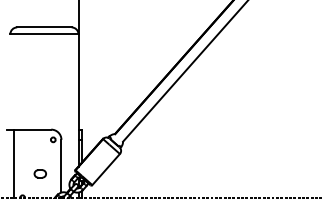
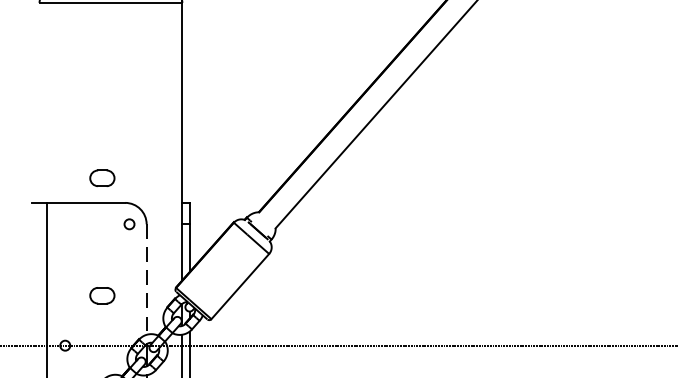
part: (39, 117) -> (100, 177), added
line: (61, 166) -> (146, 280), solid -> dashed

